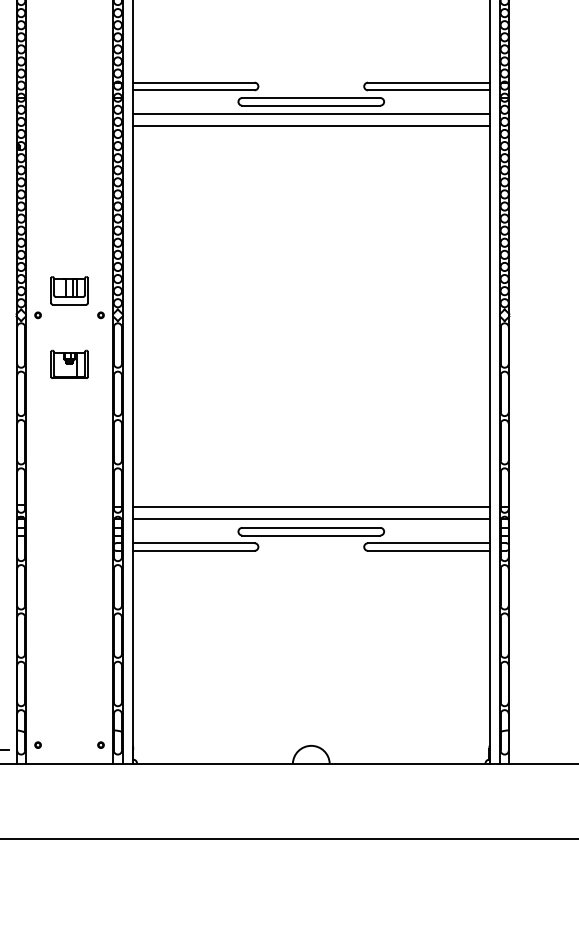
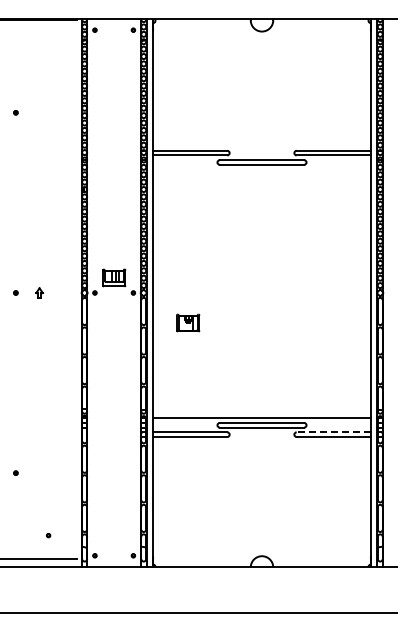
line: (310, 114) -> (261, 170), removed
line: (310, 126) -> (261, 177), removed
part: (70, 363) -> (188, 322), moved
line: (310, 507) -> (261, 410), removed
line: (428, 543) -> (333, 432), solid -> dashed

